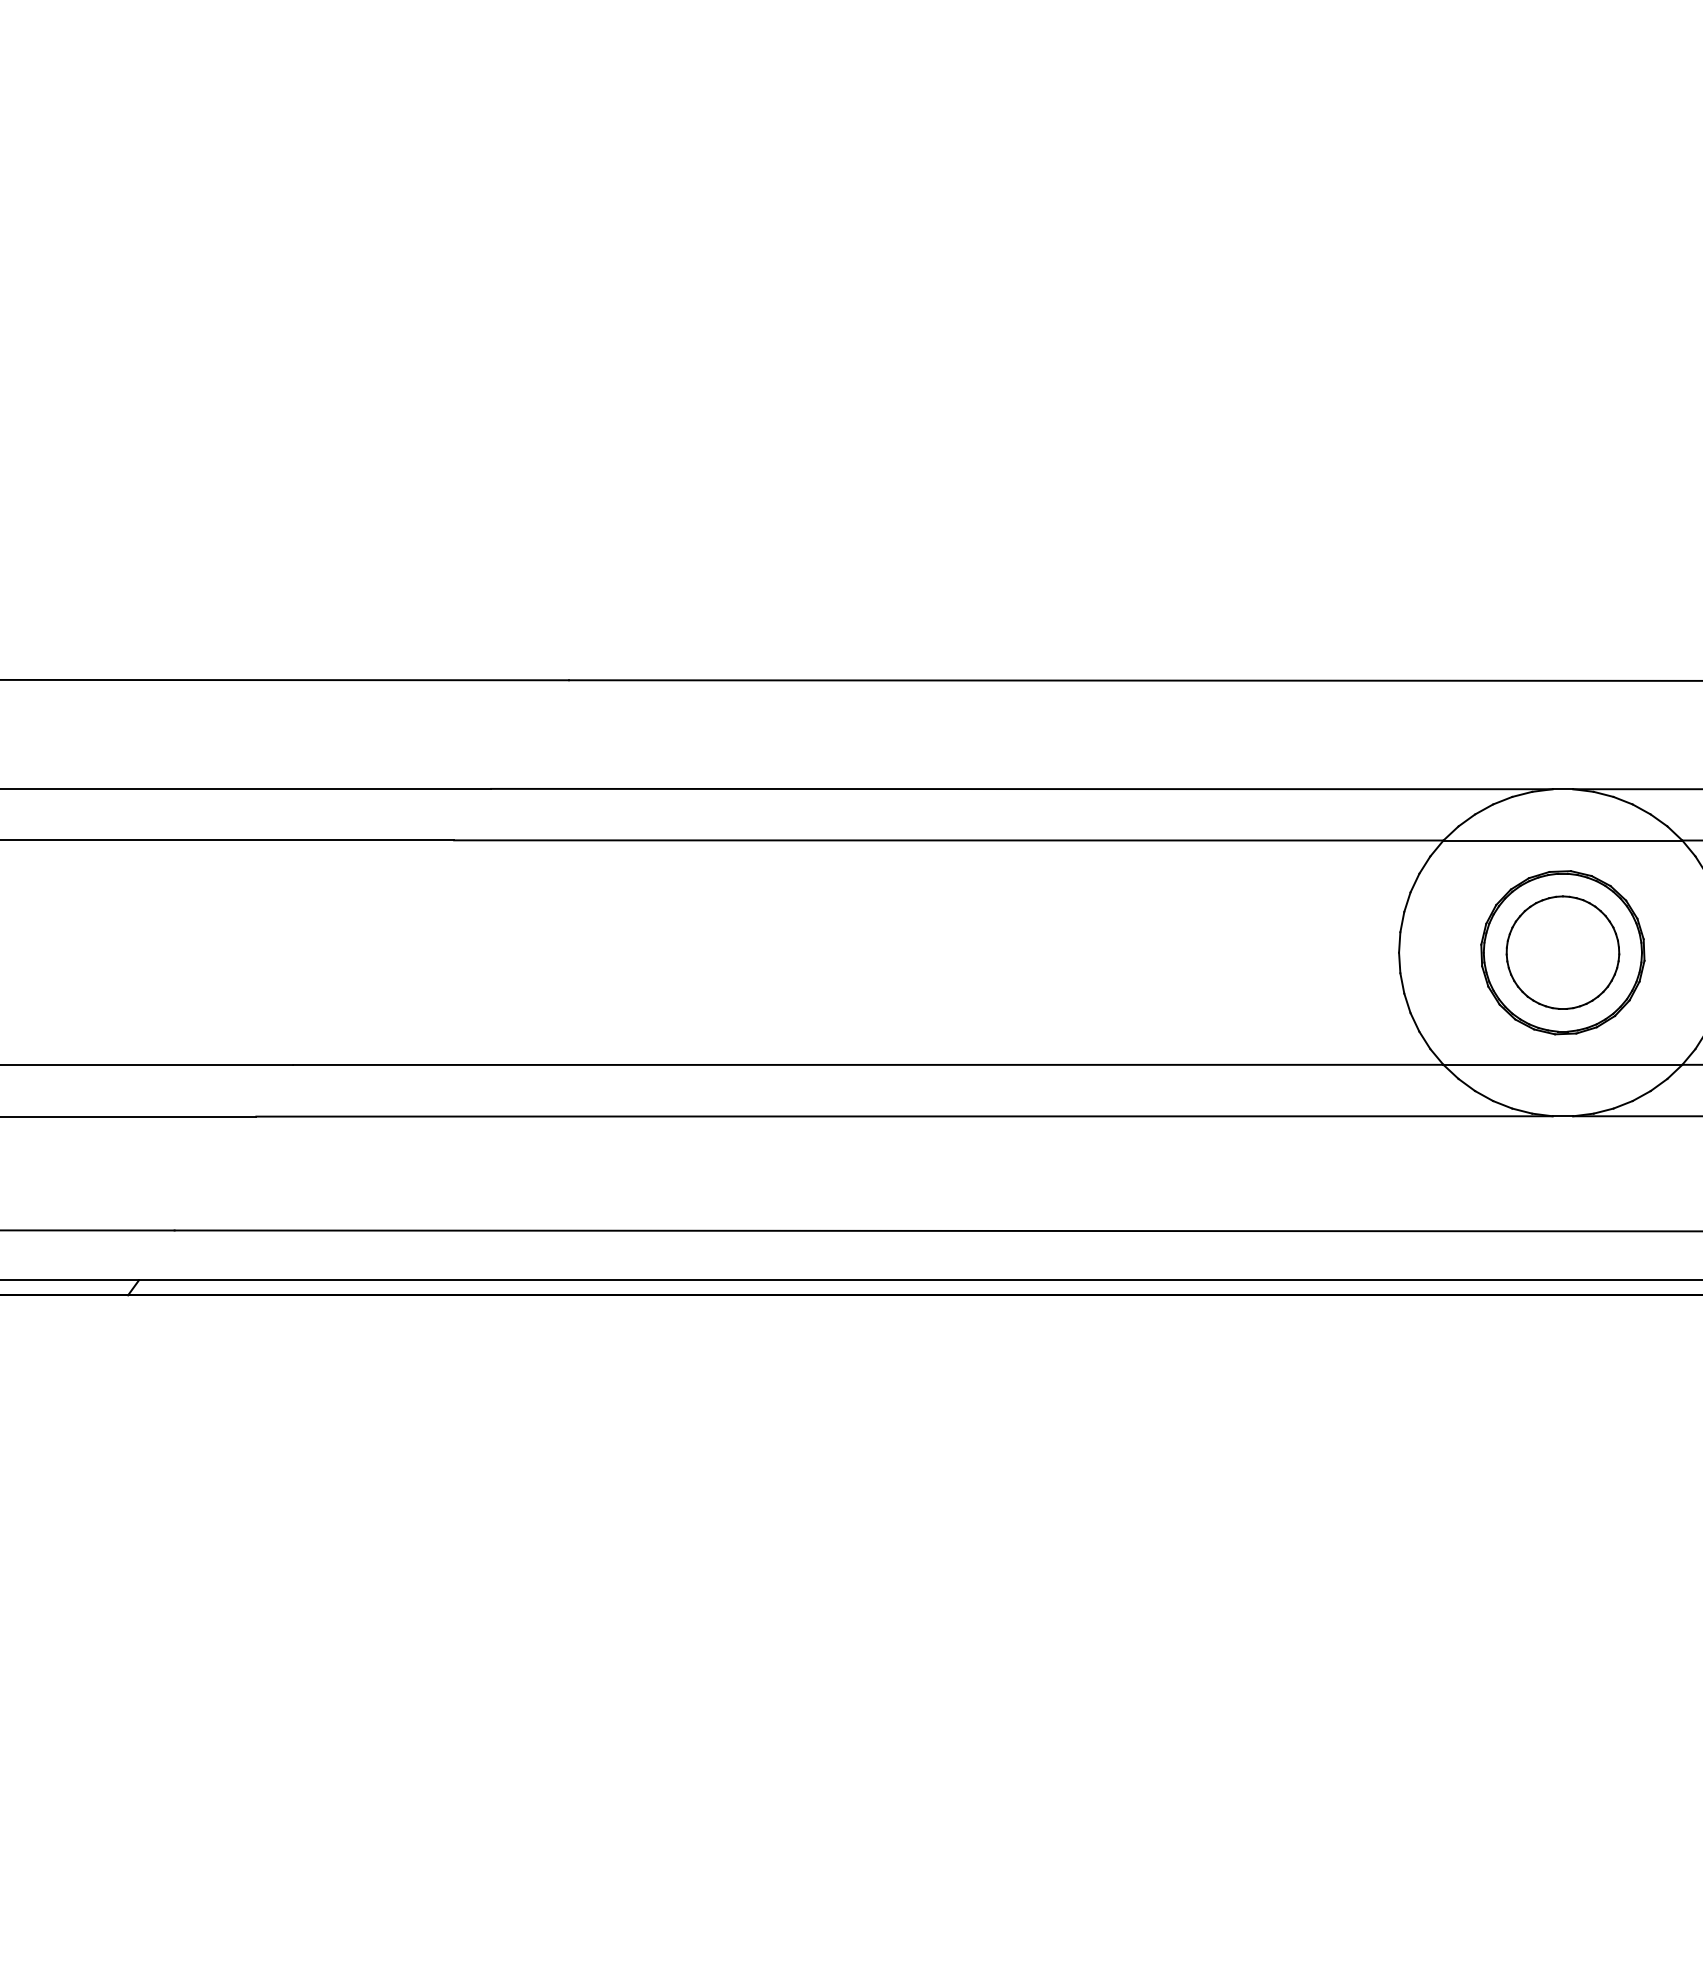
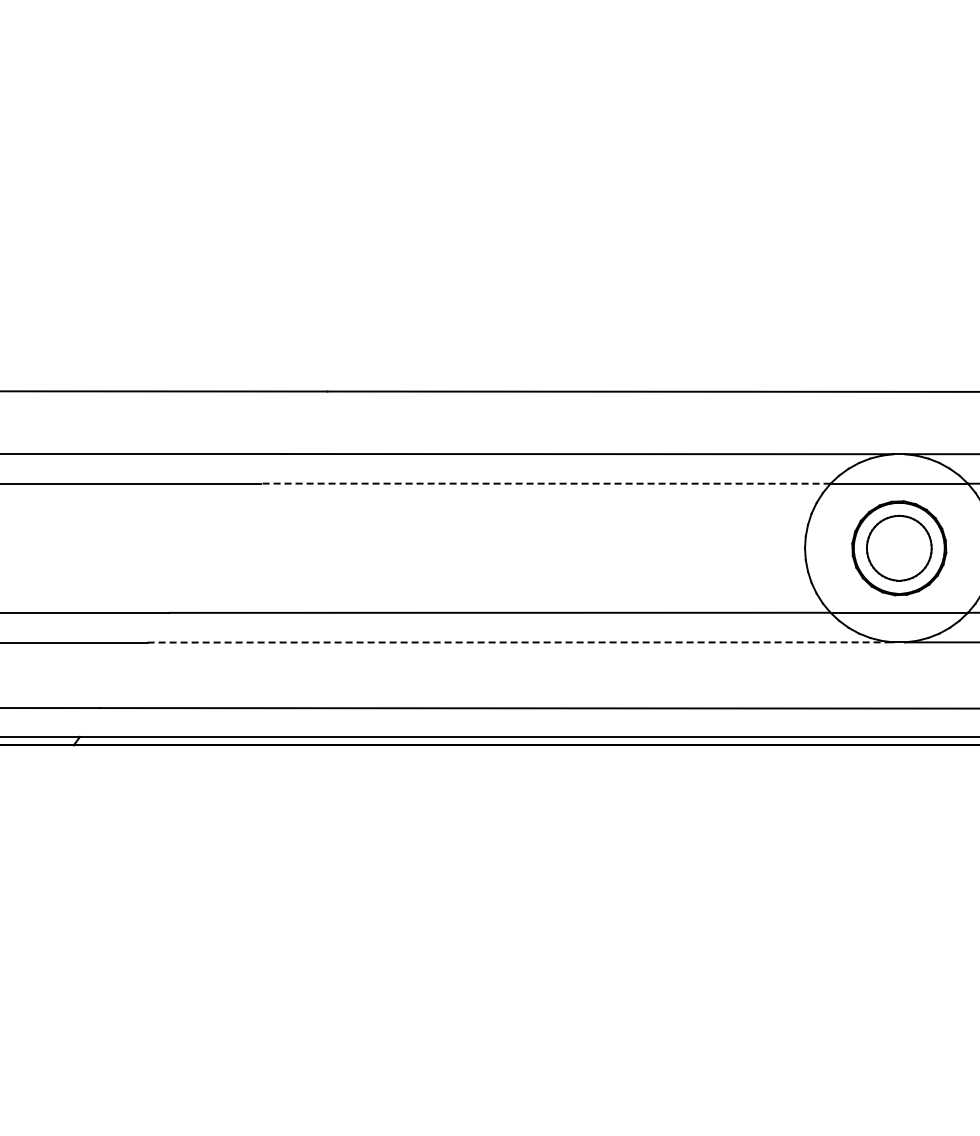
line: (947, 840) -> (545, 483), solid -> dashed
line: (904, 1116) -> (520, 642), solid -> dashed

